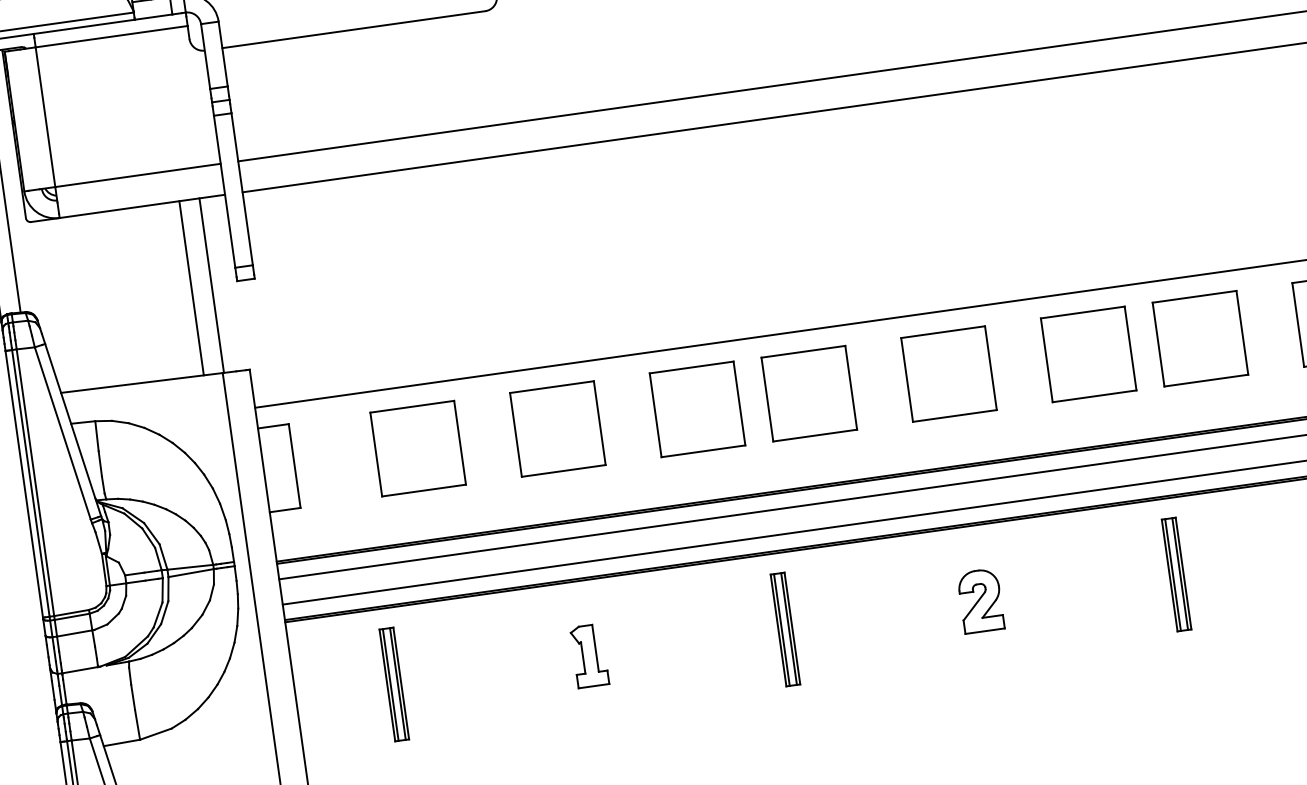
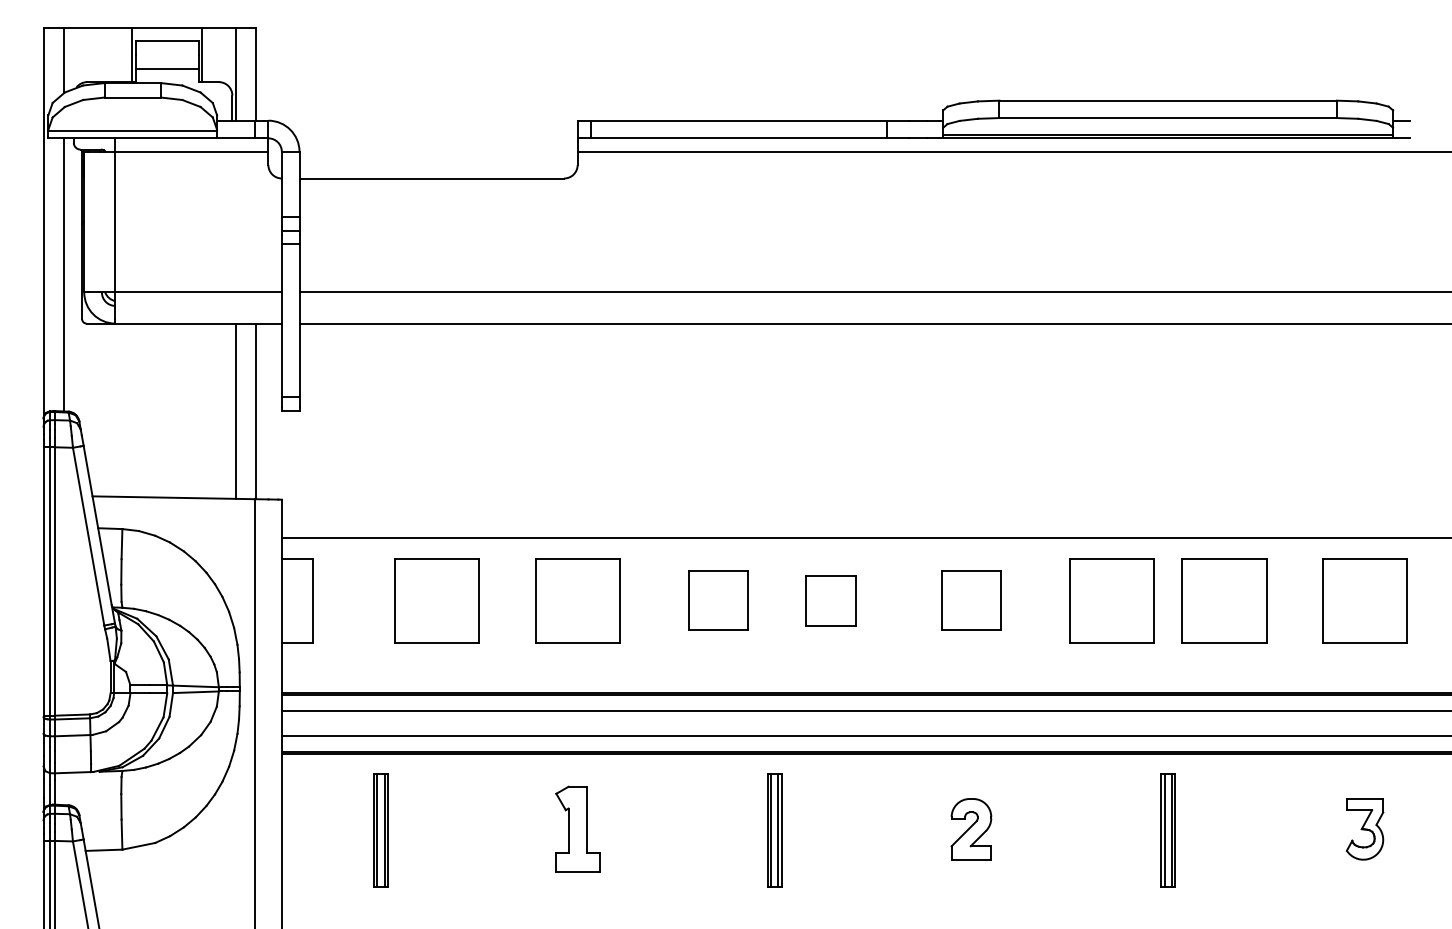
part: (948, 373) -> (971, 600), size x0.7
part: (808, 393) -> (830, 600), size x0.6
part: (697, 408) -> (718, 600), size x0.7
part: (589, 656) -> (577, 829), size x1.4

